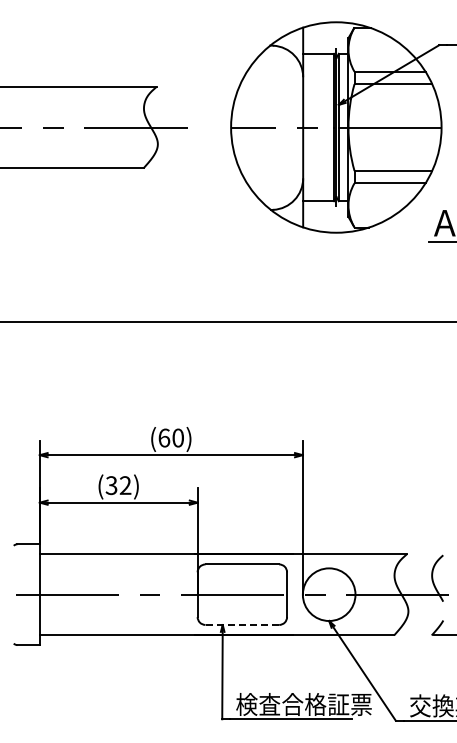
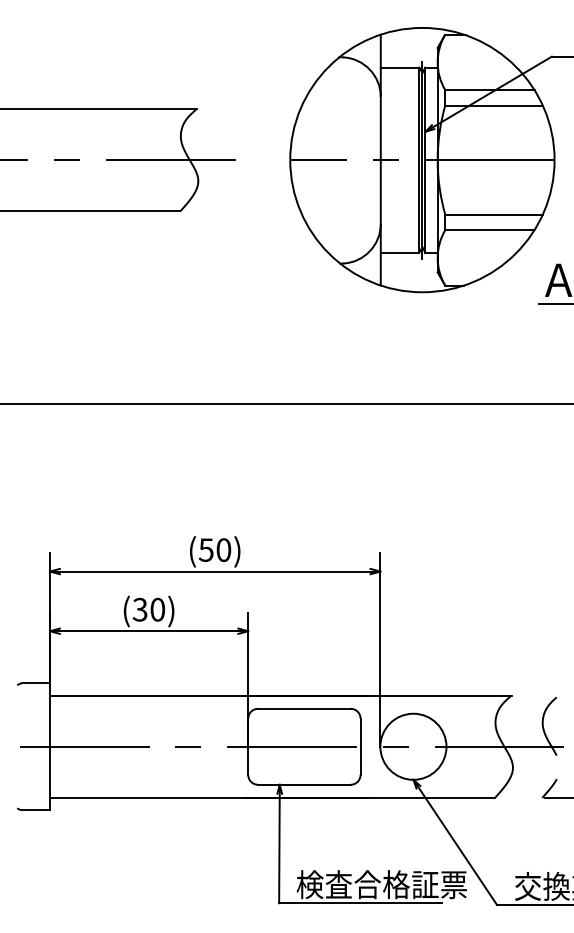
text: (164, 437) -> (206, 549), (60) -> (50)
text: (125, 485) -> (157, 609), (32) -> (30)
line: (242, 624) -> (304, 784), dashed -> solid

